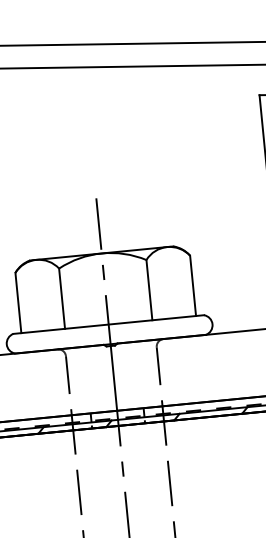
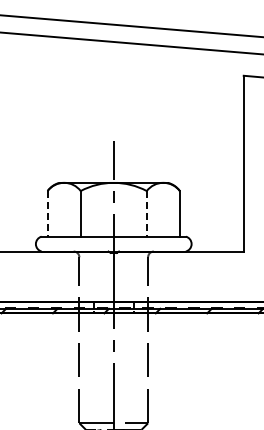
line: (148, 289) -> (146, 213), solid -> dashed
line: (18, 302) -> (47, 213), solid -> dashed

